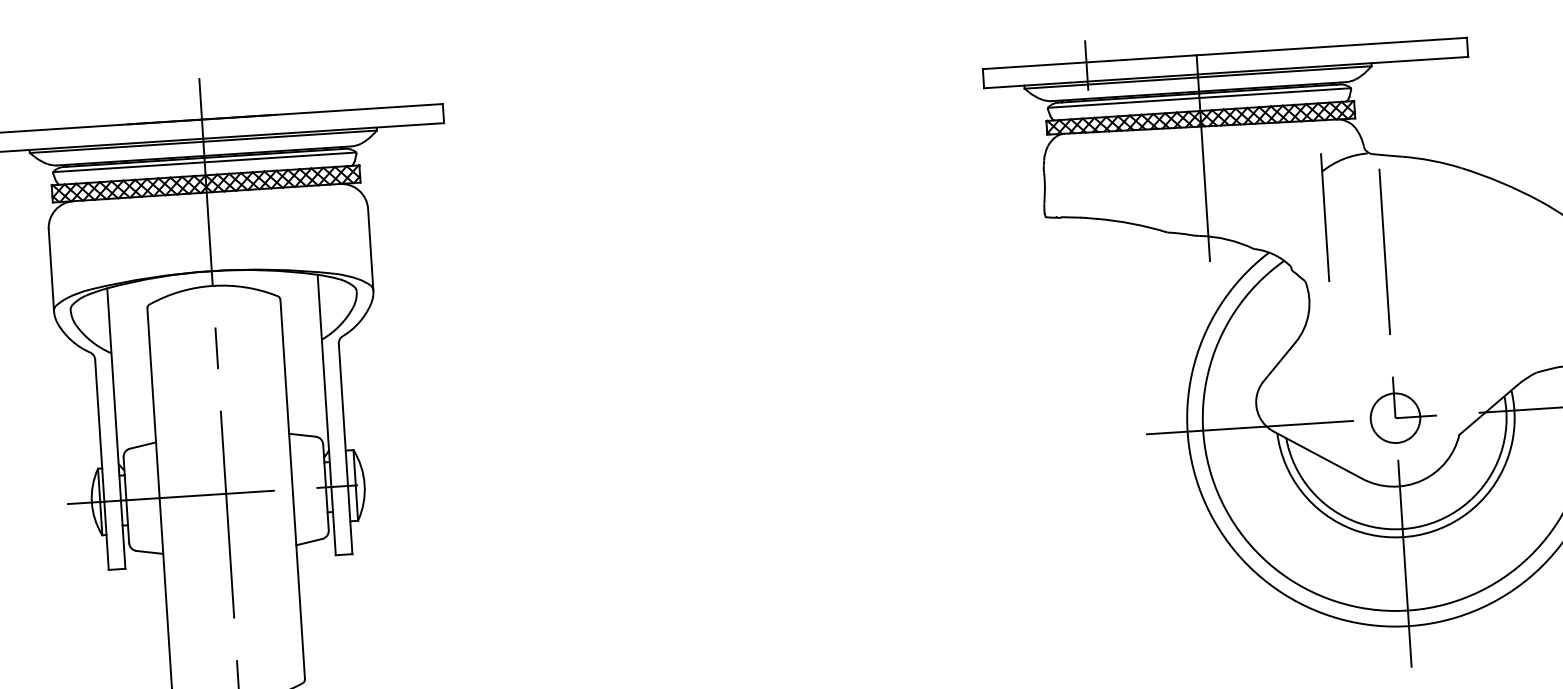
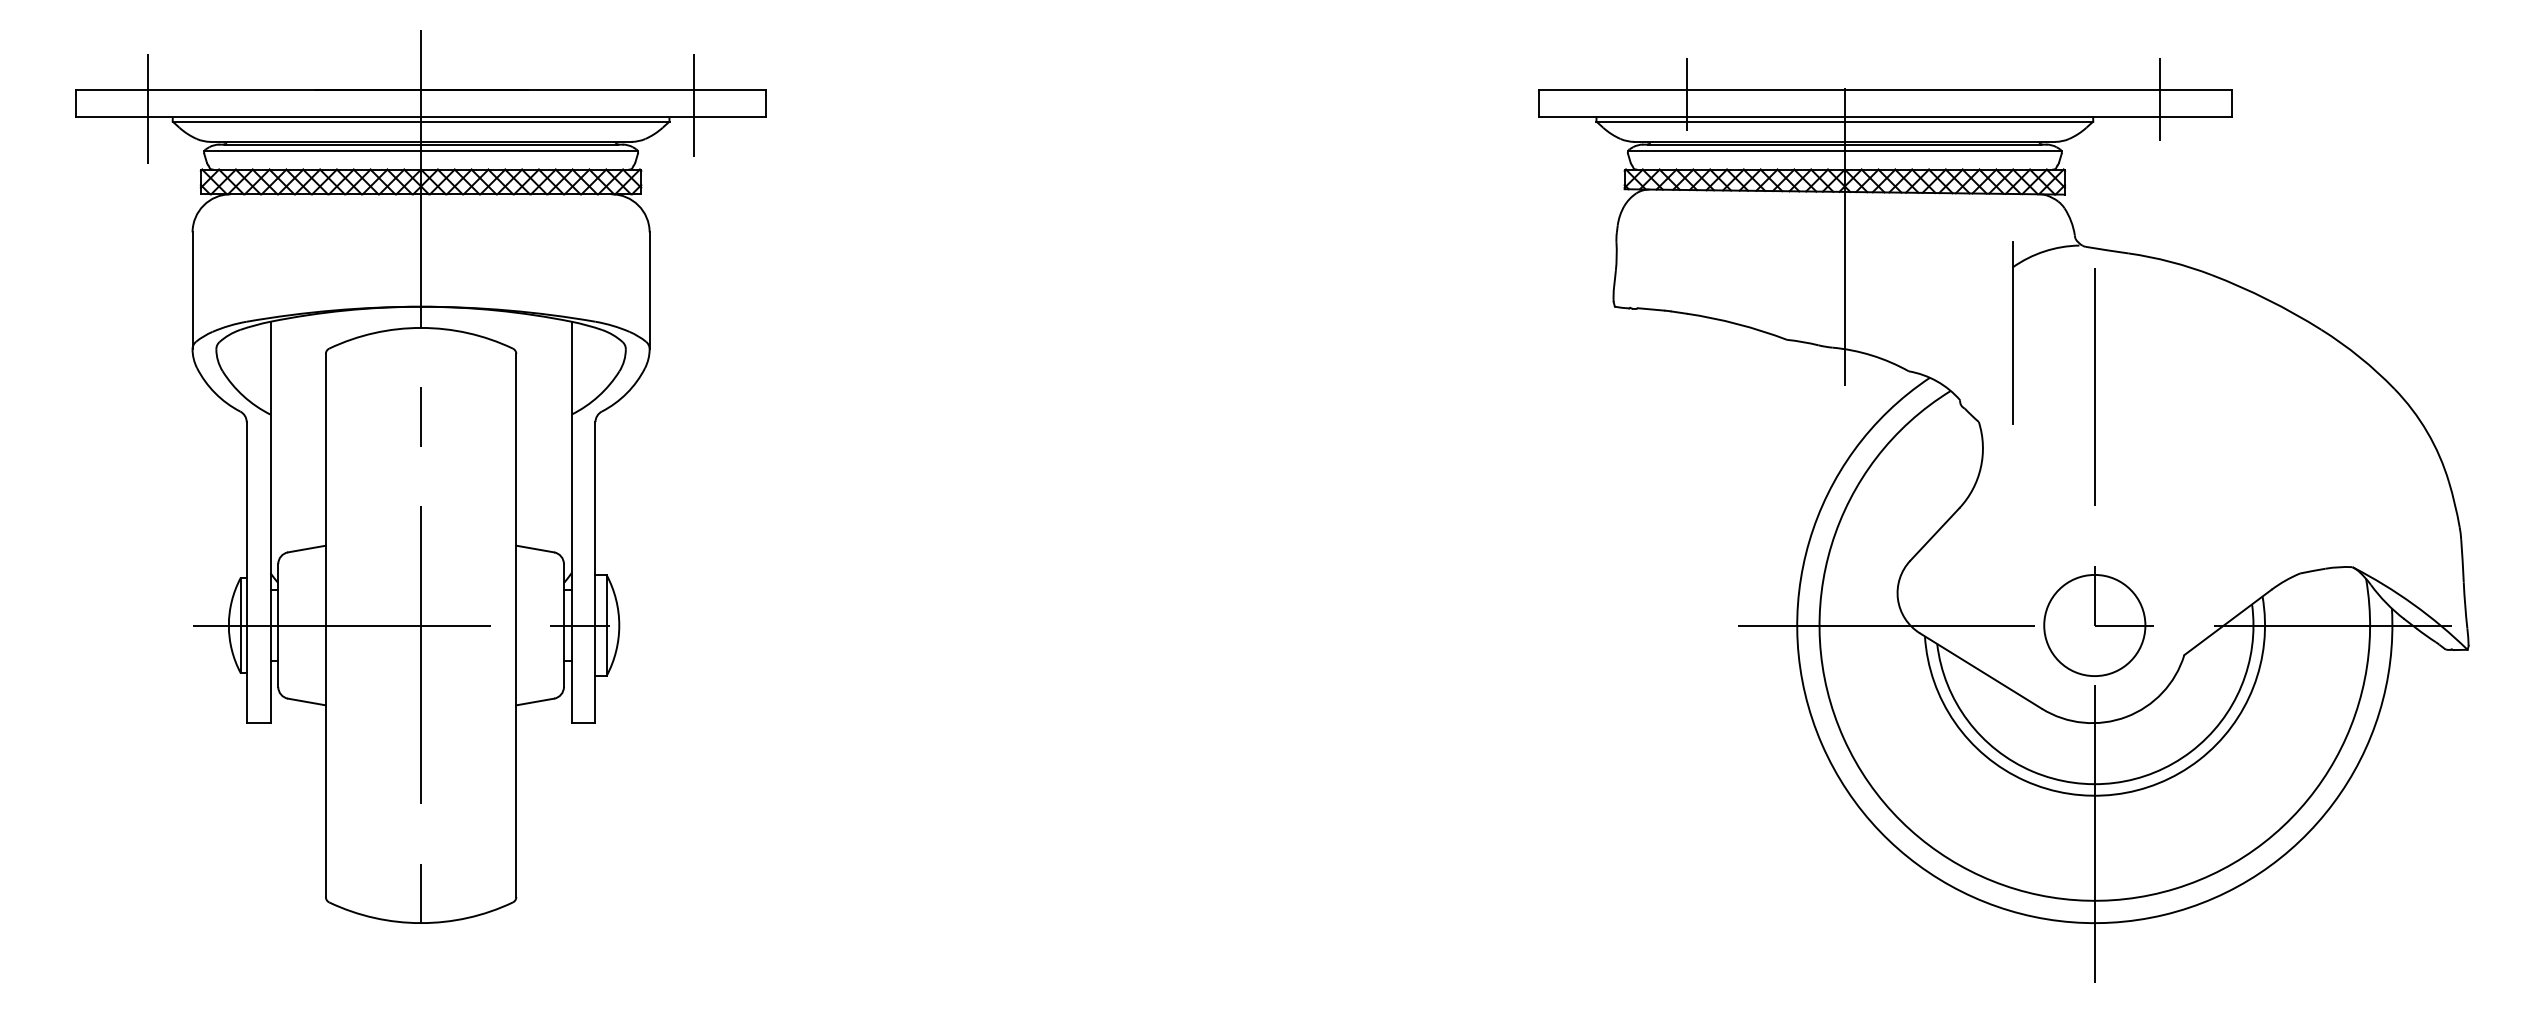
line: (1417, 47) -> (2160, 99), added
line: (393, 118) -> (694, 105), added
line: (11, 145) -> (147, 109), added
circle: (1395, 418) -> (2094, 625), size x1.43

